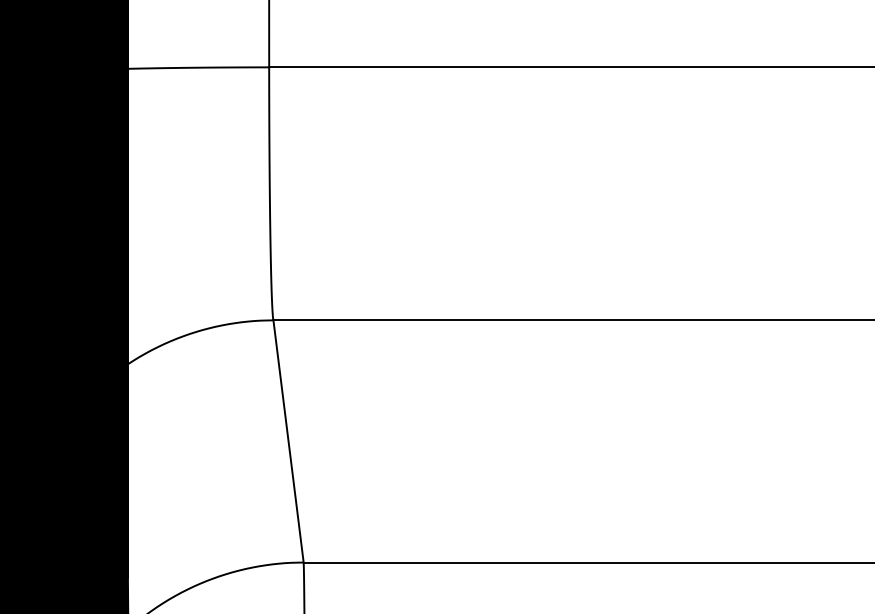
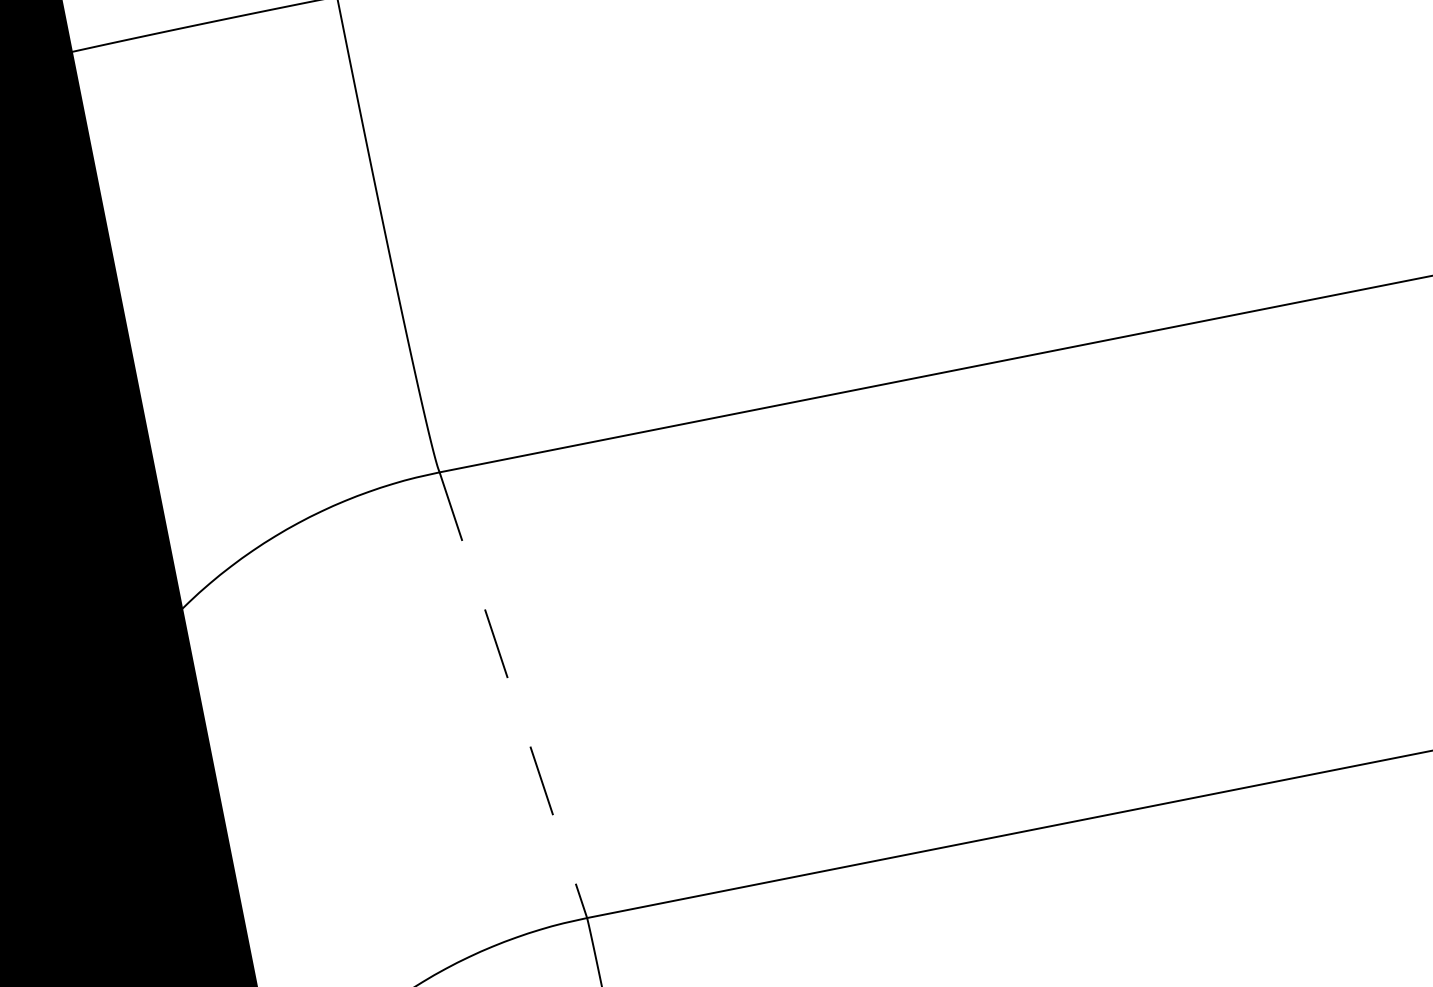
line: (288, 441) -> (513, 695), solid -> dashed

